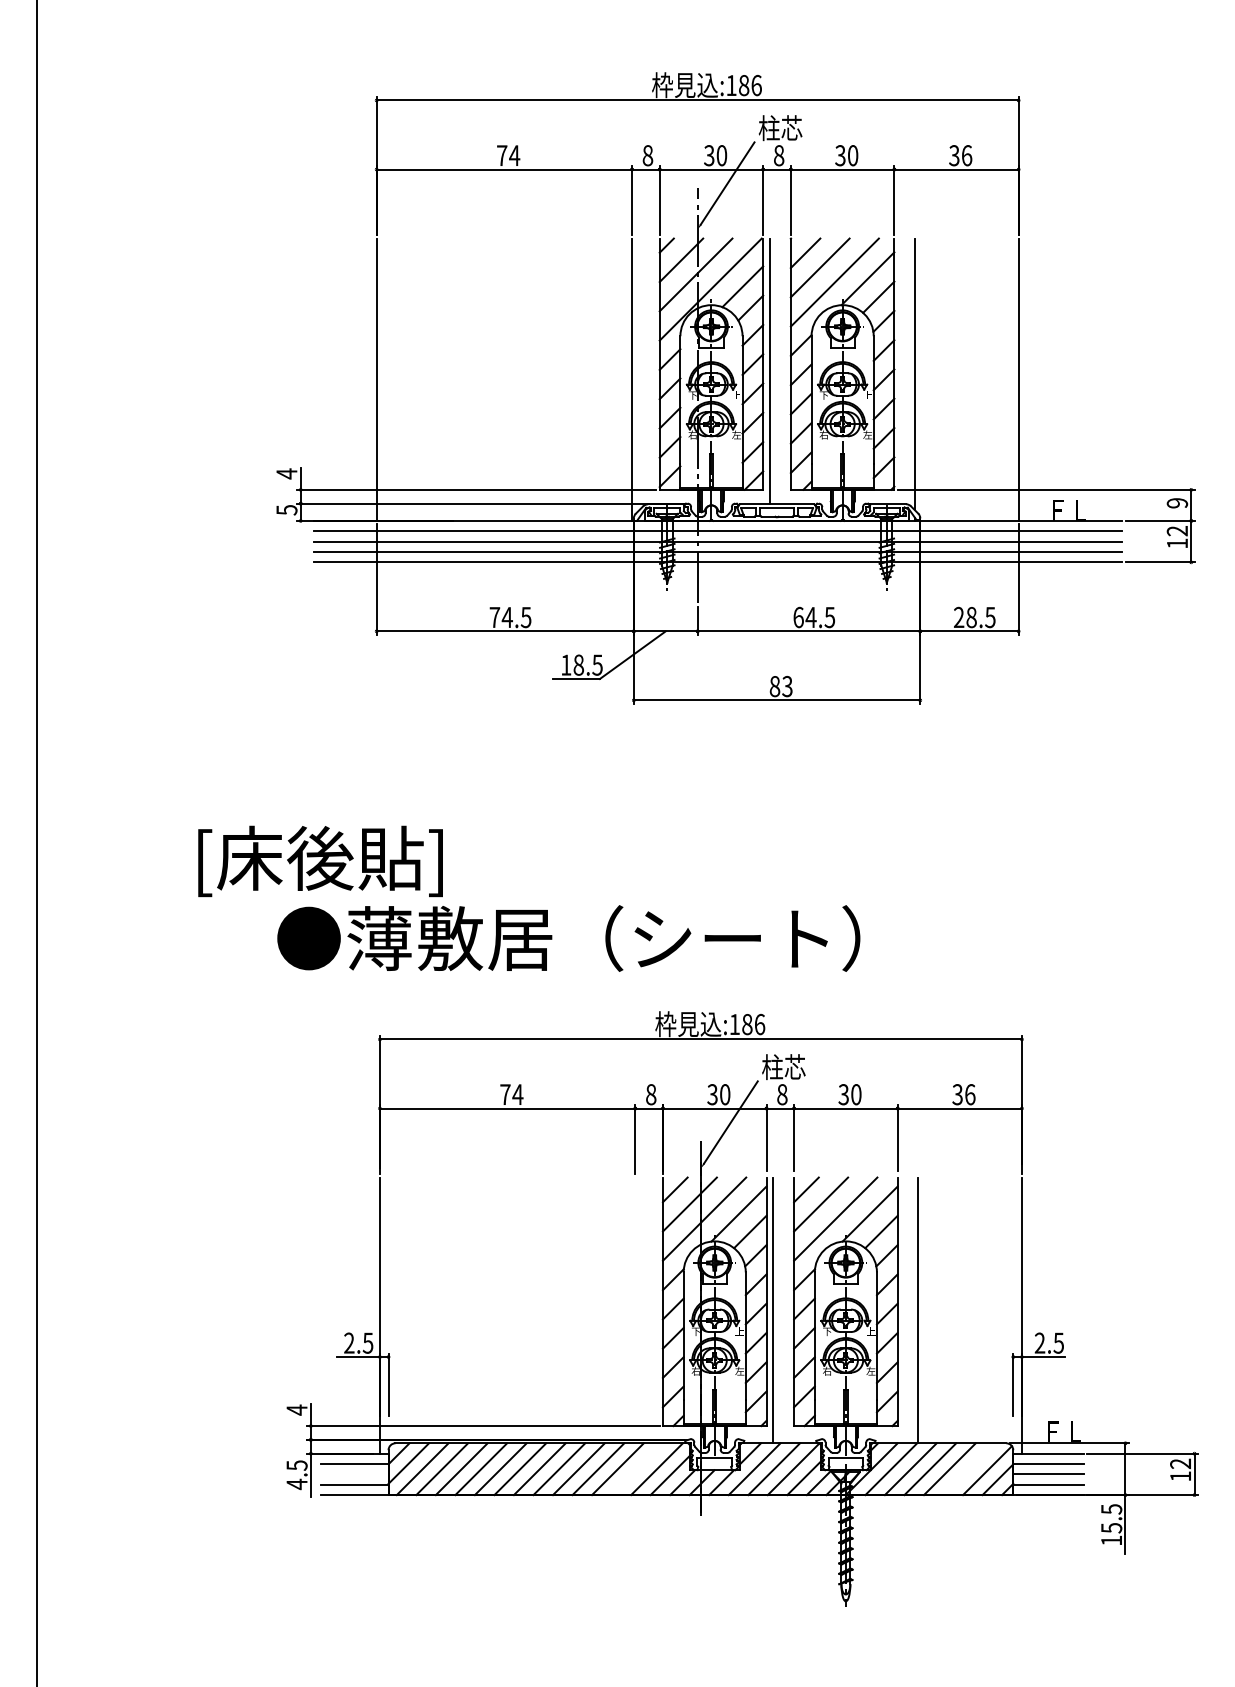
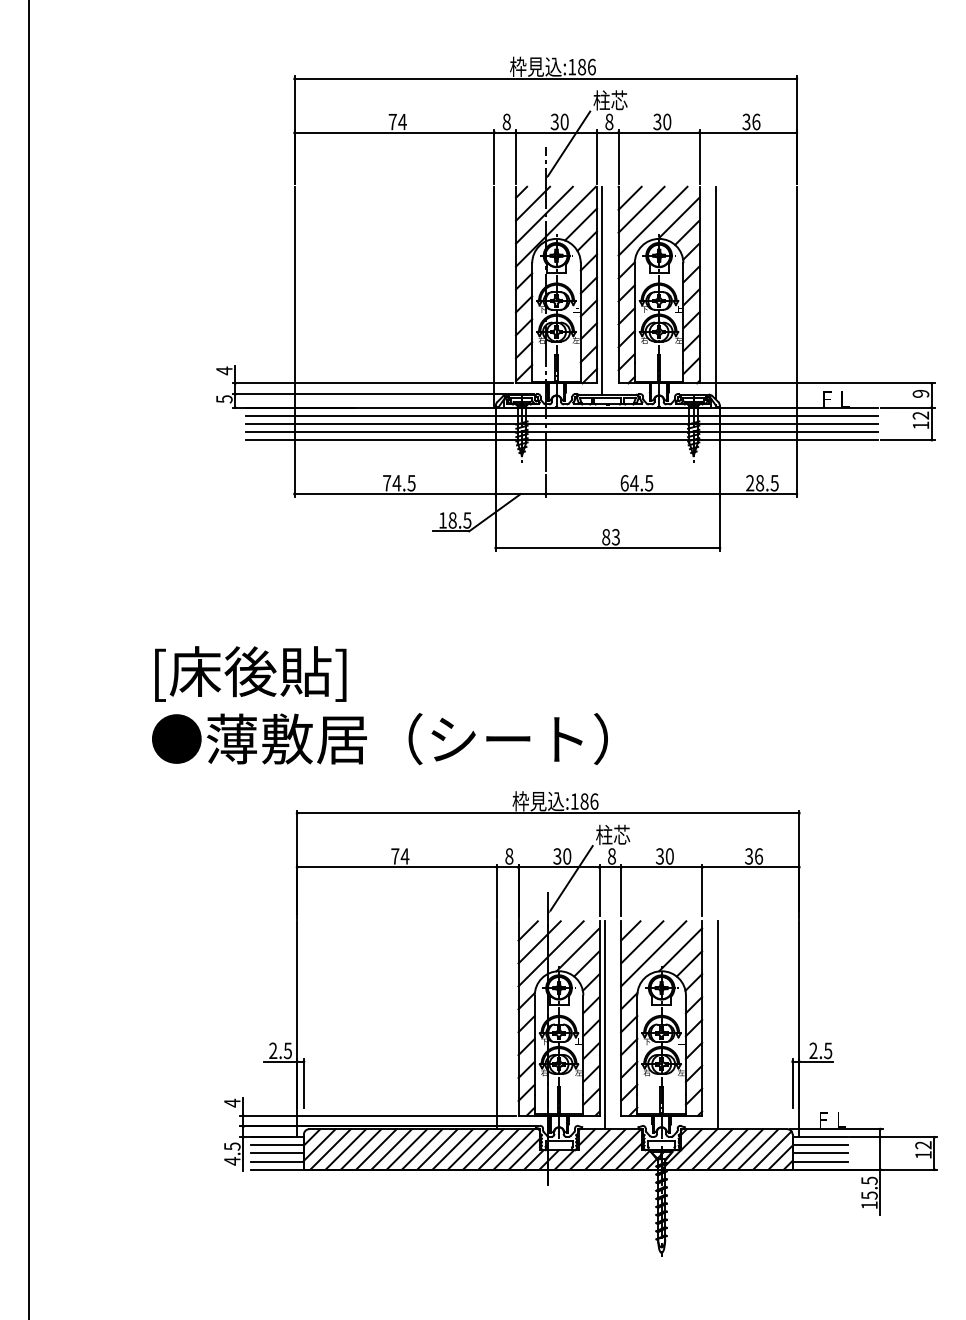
text: (568, 938) -> (379, 739), moved
line: (635, 1310) -> (497, 1025), added
line: (637, 1469) -> (498, 1149), added
line: (969, 1469) -> (758, 1149), added
line: (354, 1474) -> (277, 1153), added

